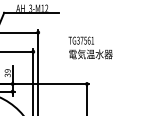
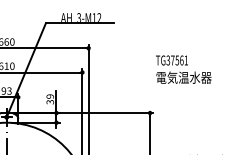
text: (90, 47) -> (183, 69), moved

